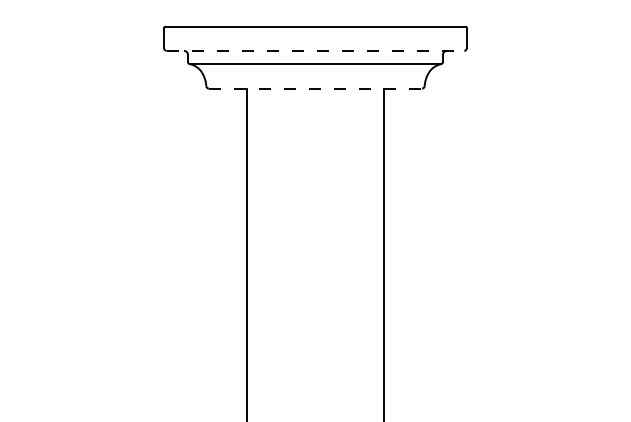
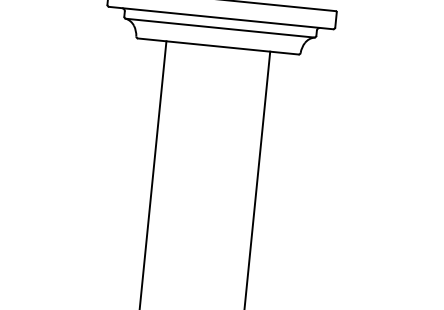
line: (315, 50) -> (221, 17), dashed -> solid
line: (315, 88) -> (218, 46), dashed -> solid

